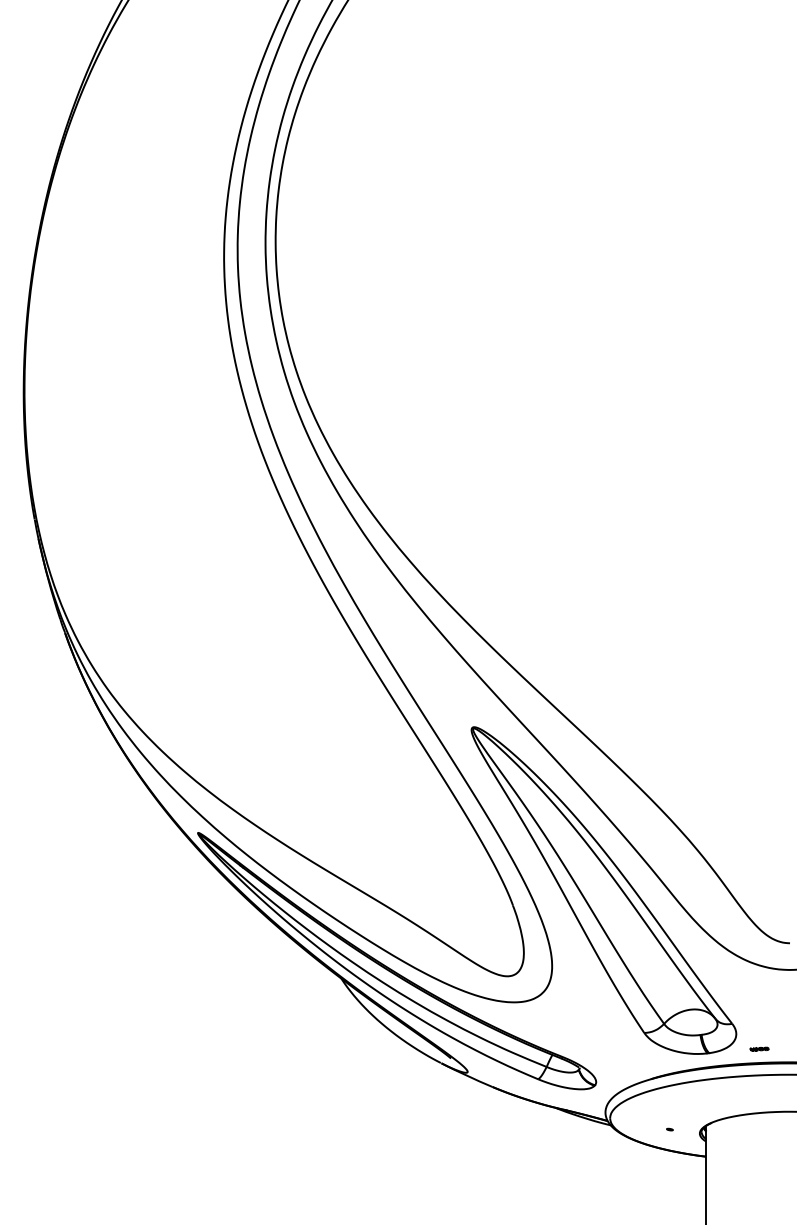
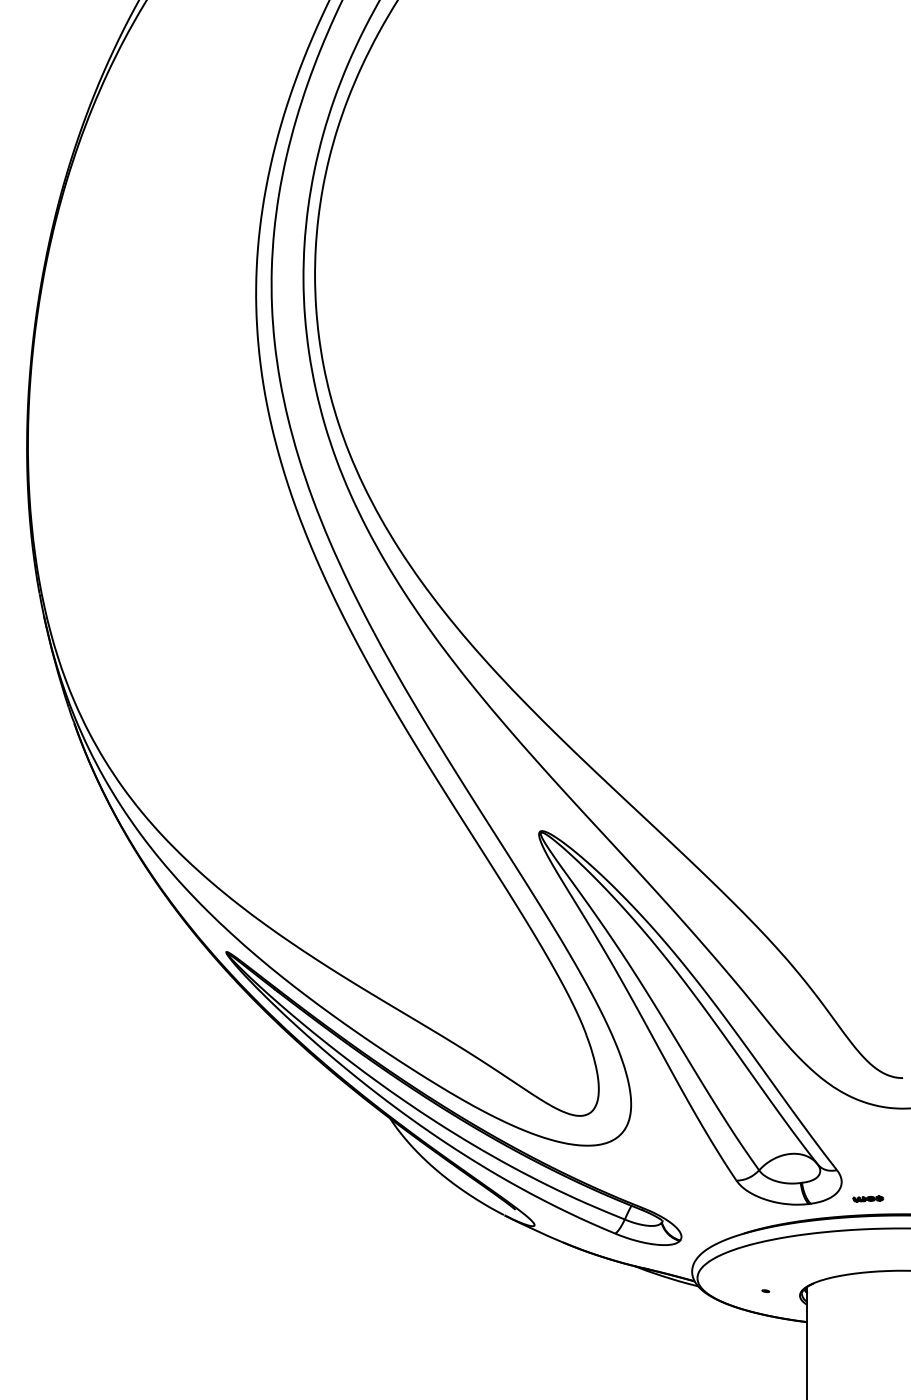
part: (759, 1049) -> (868, 1199), size x1.43

